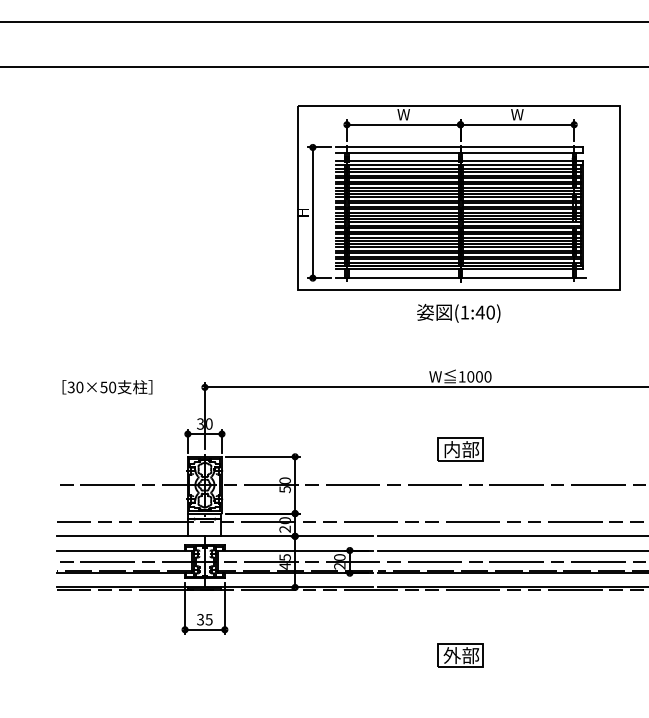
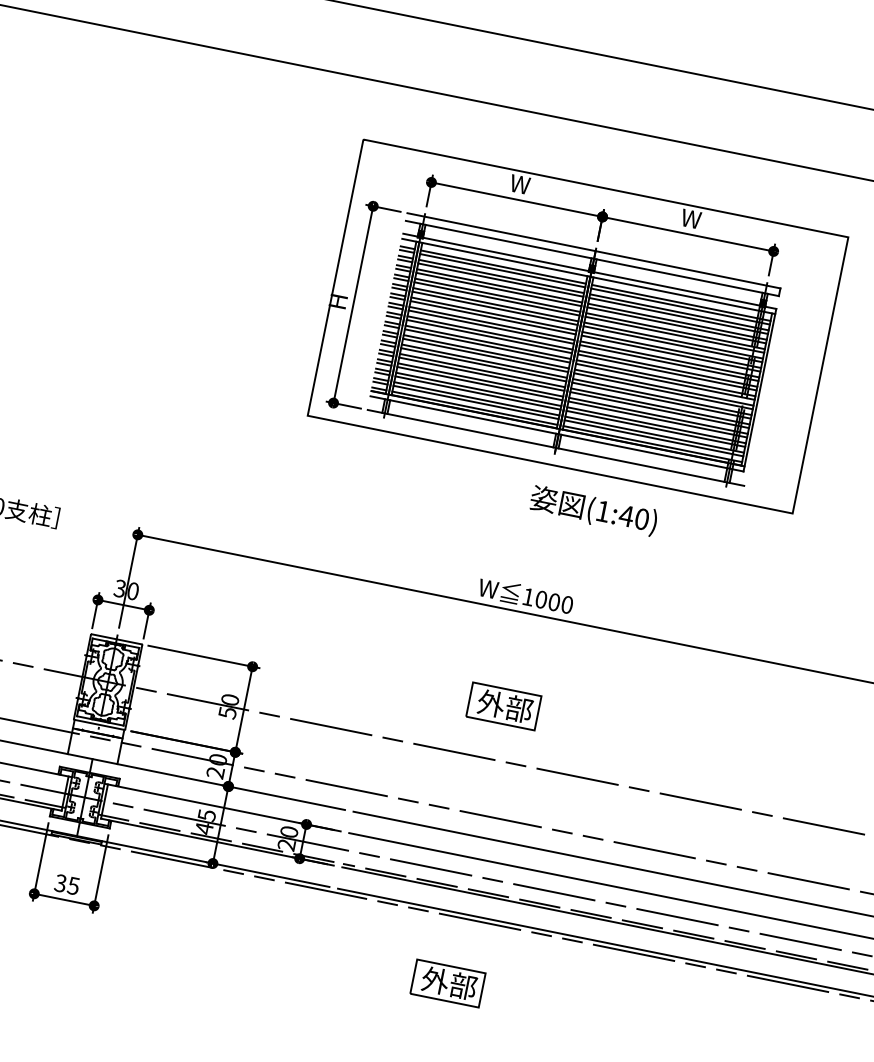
text: (458, 313) -> (593, 510), moved
text: (451, 449) -> (490, 703), 内部 -> 外部
part: (460, 655) -> (447, 983), moved

